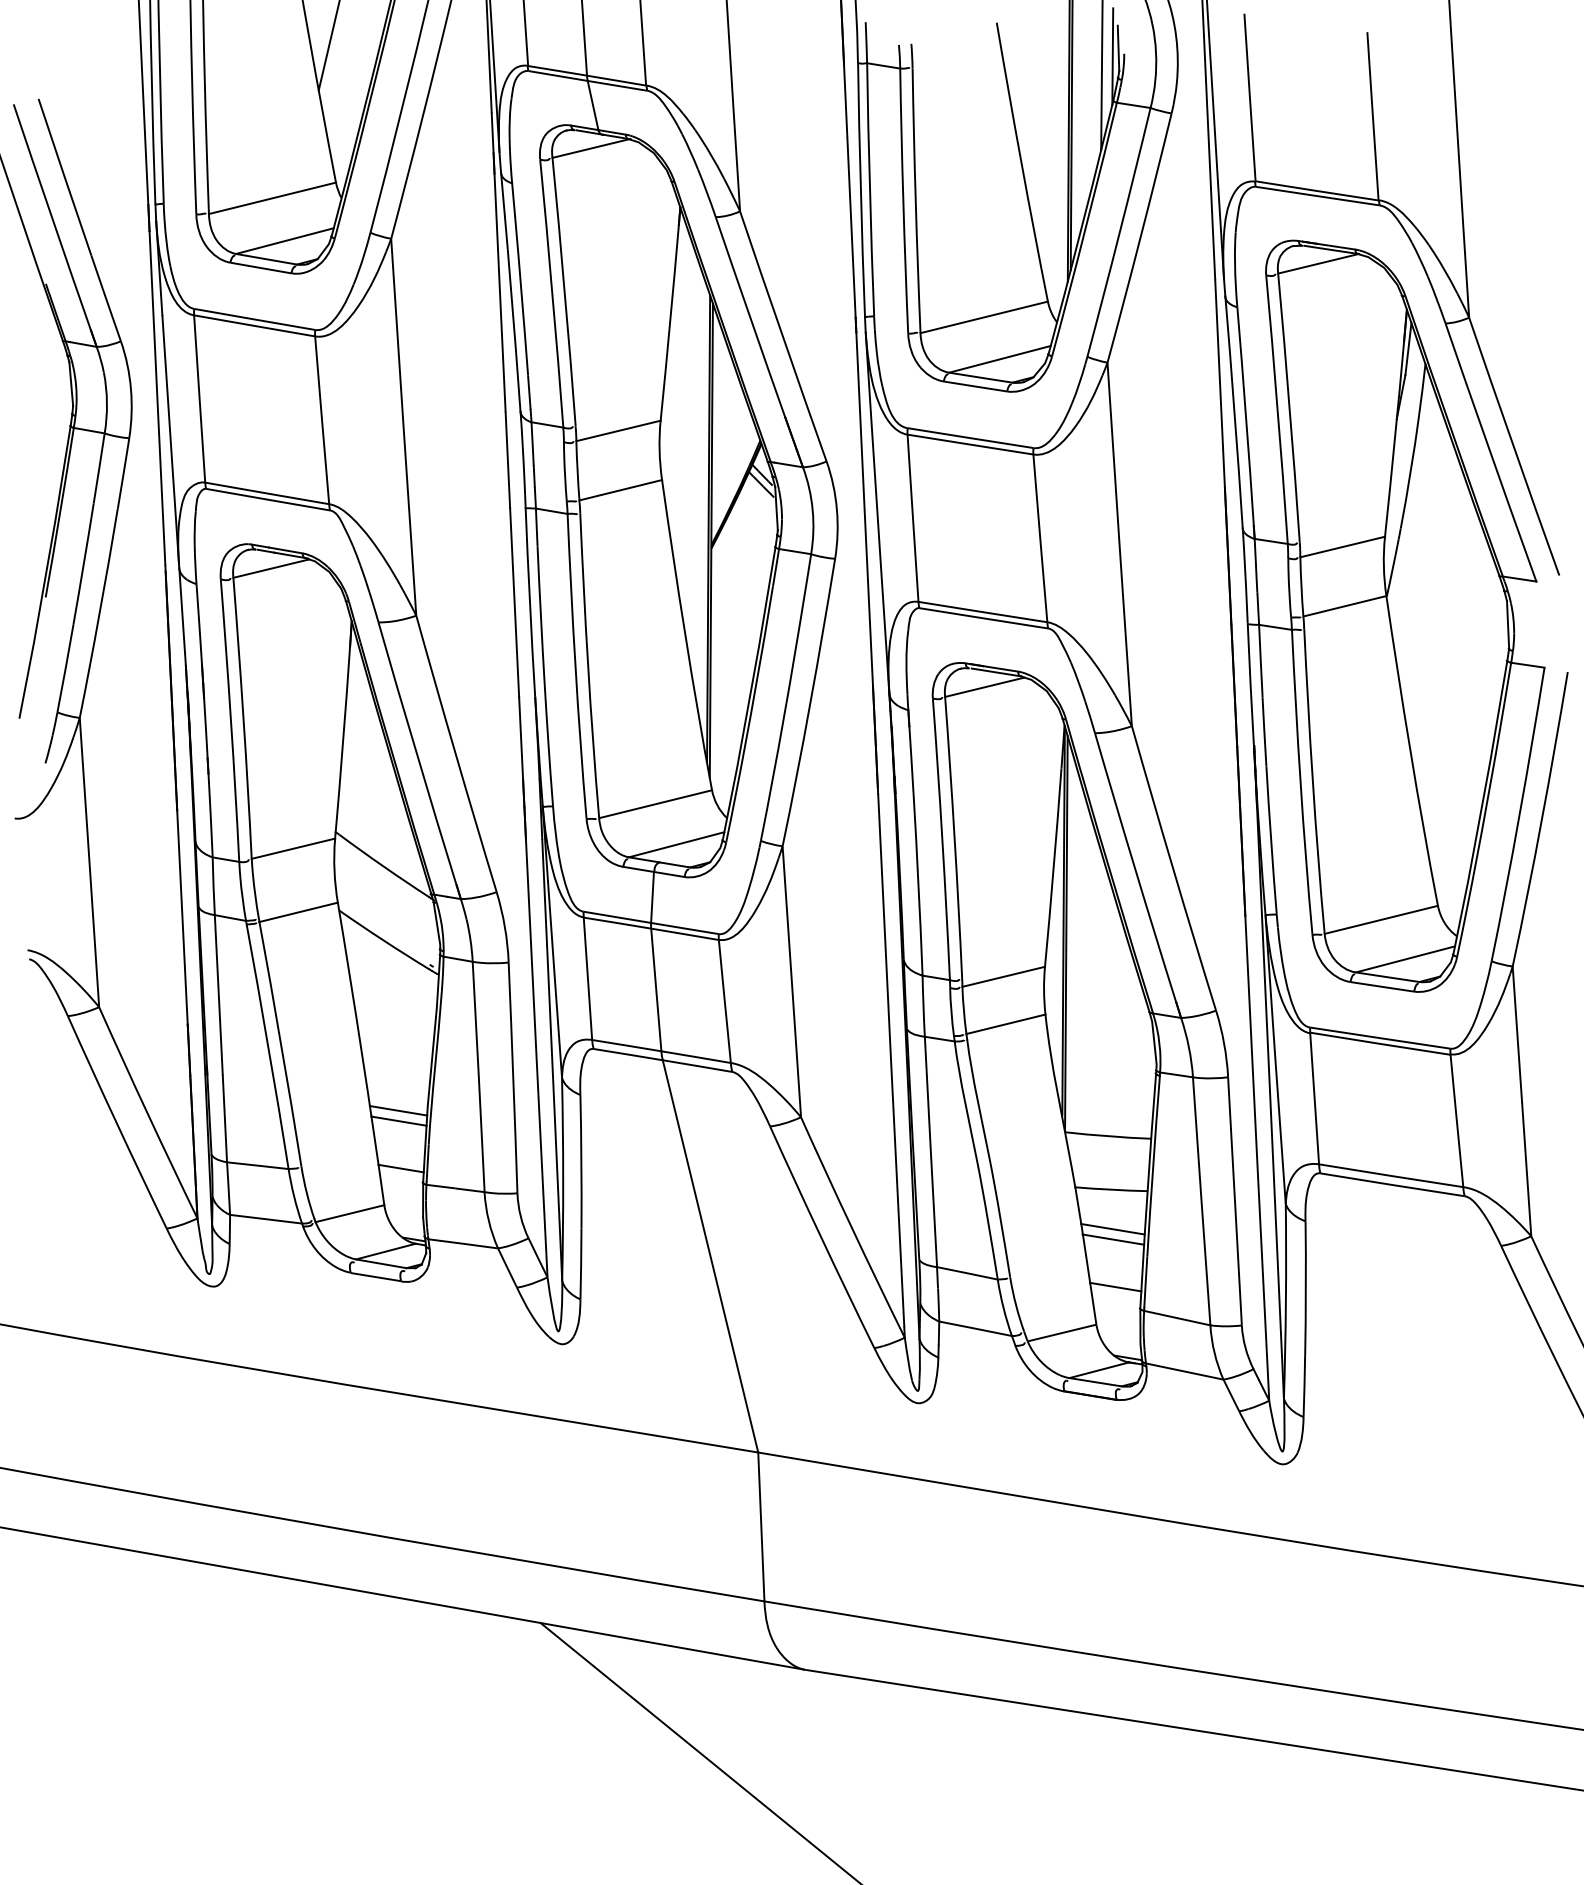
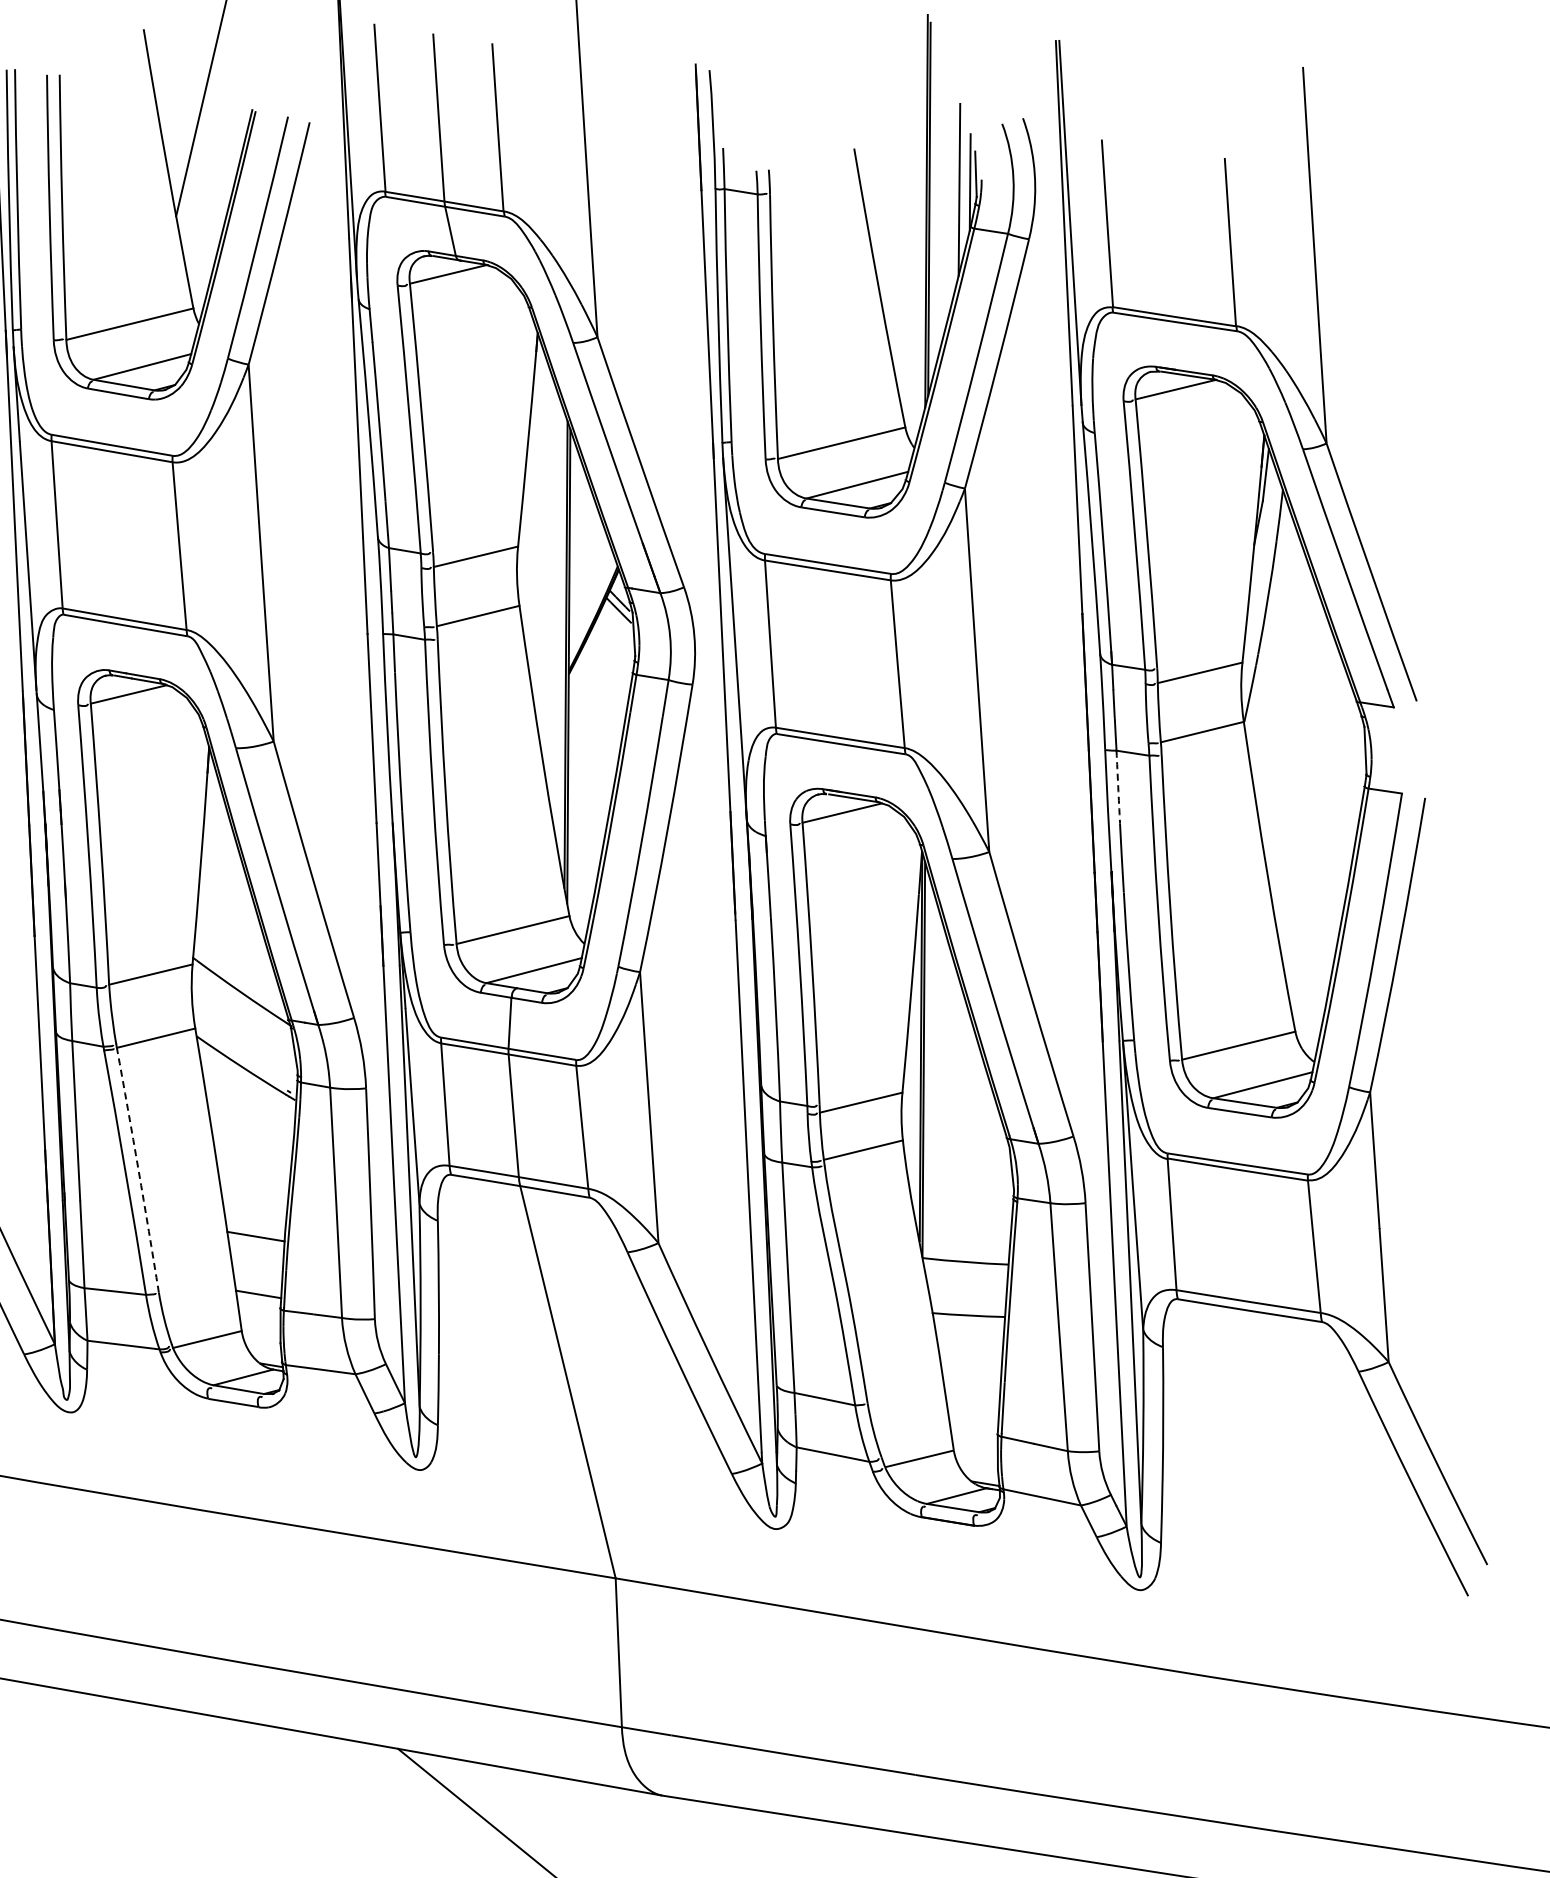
arc: (1260, 661) -> (1117, 787), solid -> dashed
arc: (281, 1044) -> (138, 1170), solid -> dashed
line: (398, 1120) -> (255, 1246), removed
line: (1112, 1228) -> (969, 1354), removed
line: (1113, 1239) -> (970, 1365), removed
line: (1115, 1286) -> (972, 1412), removed

